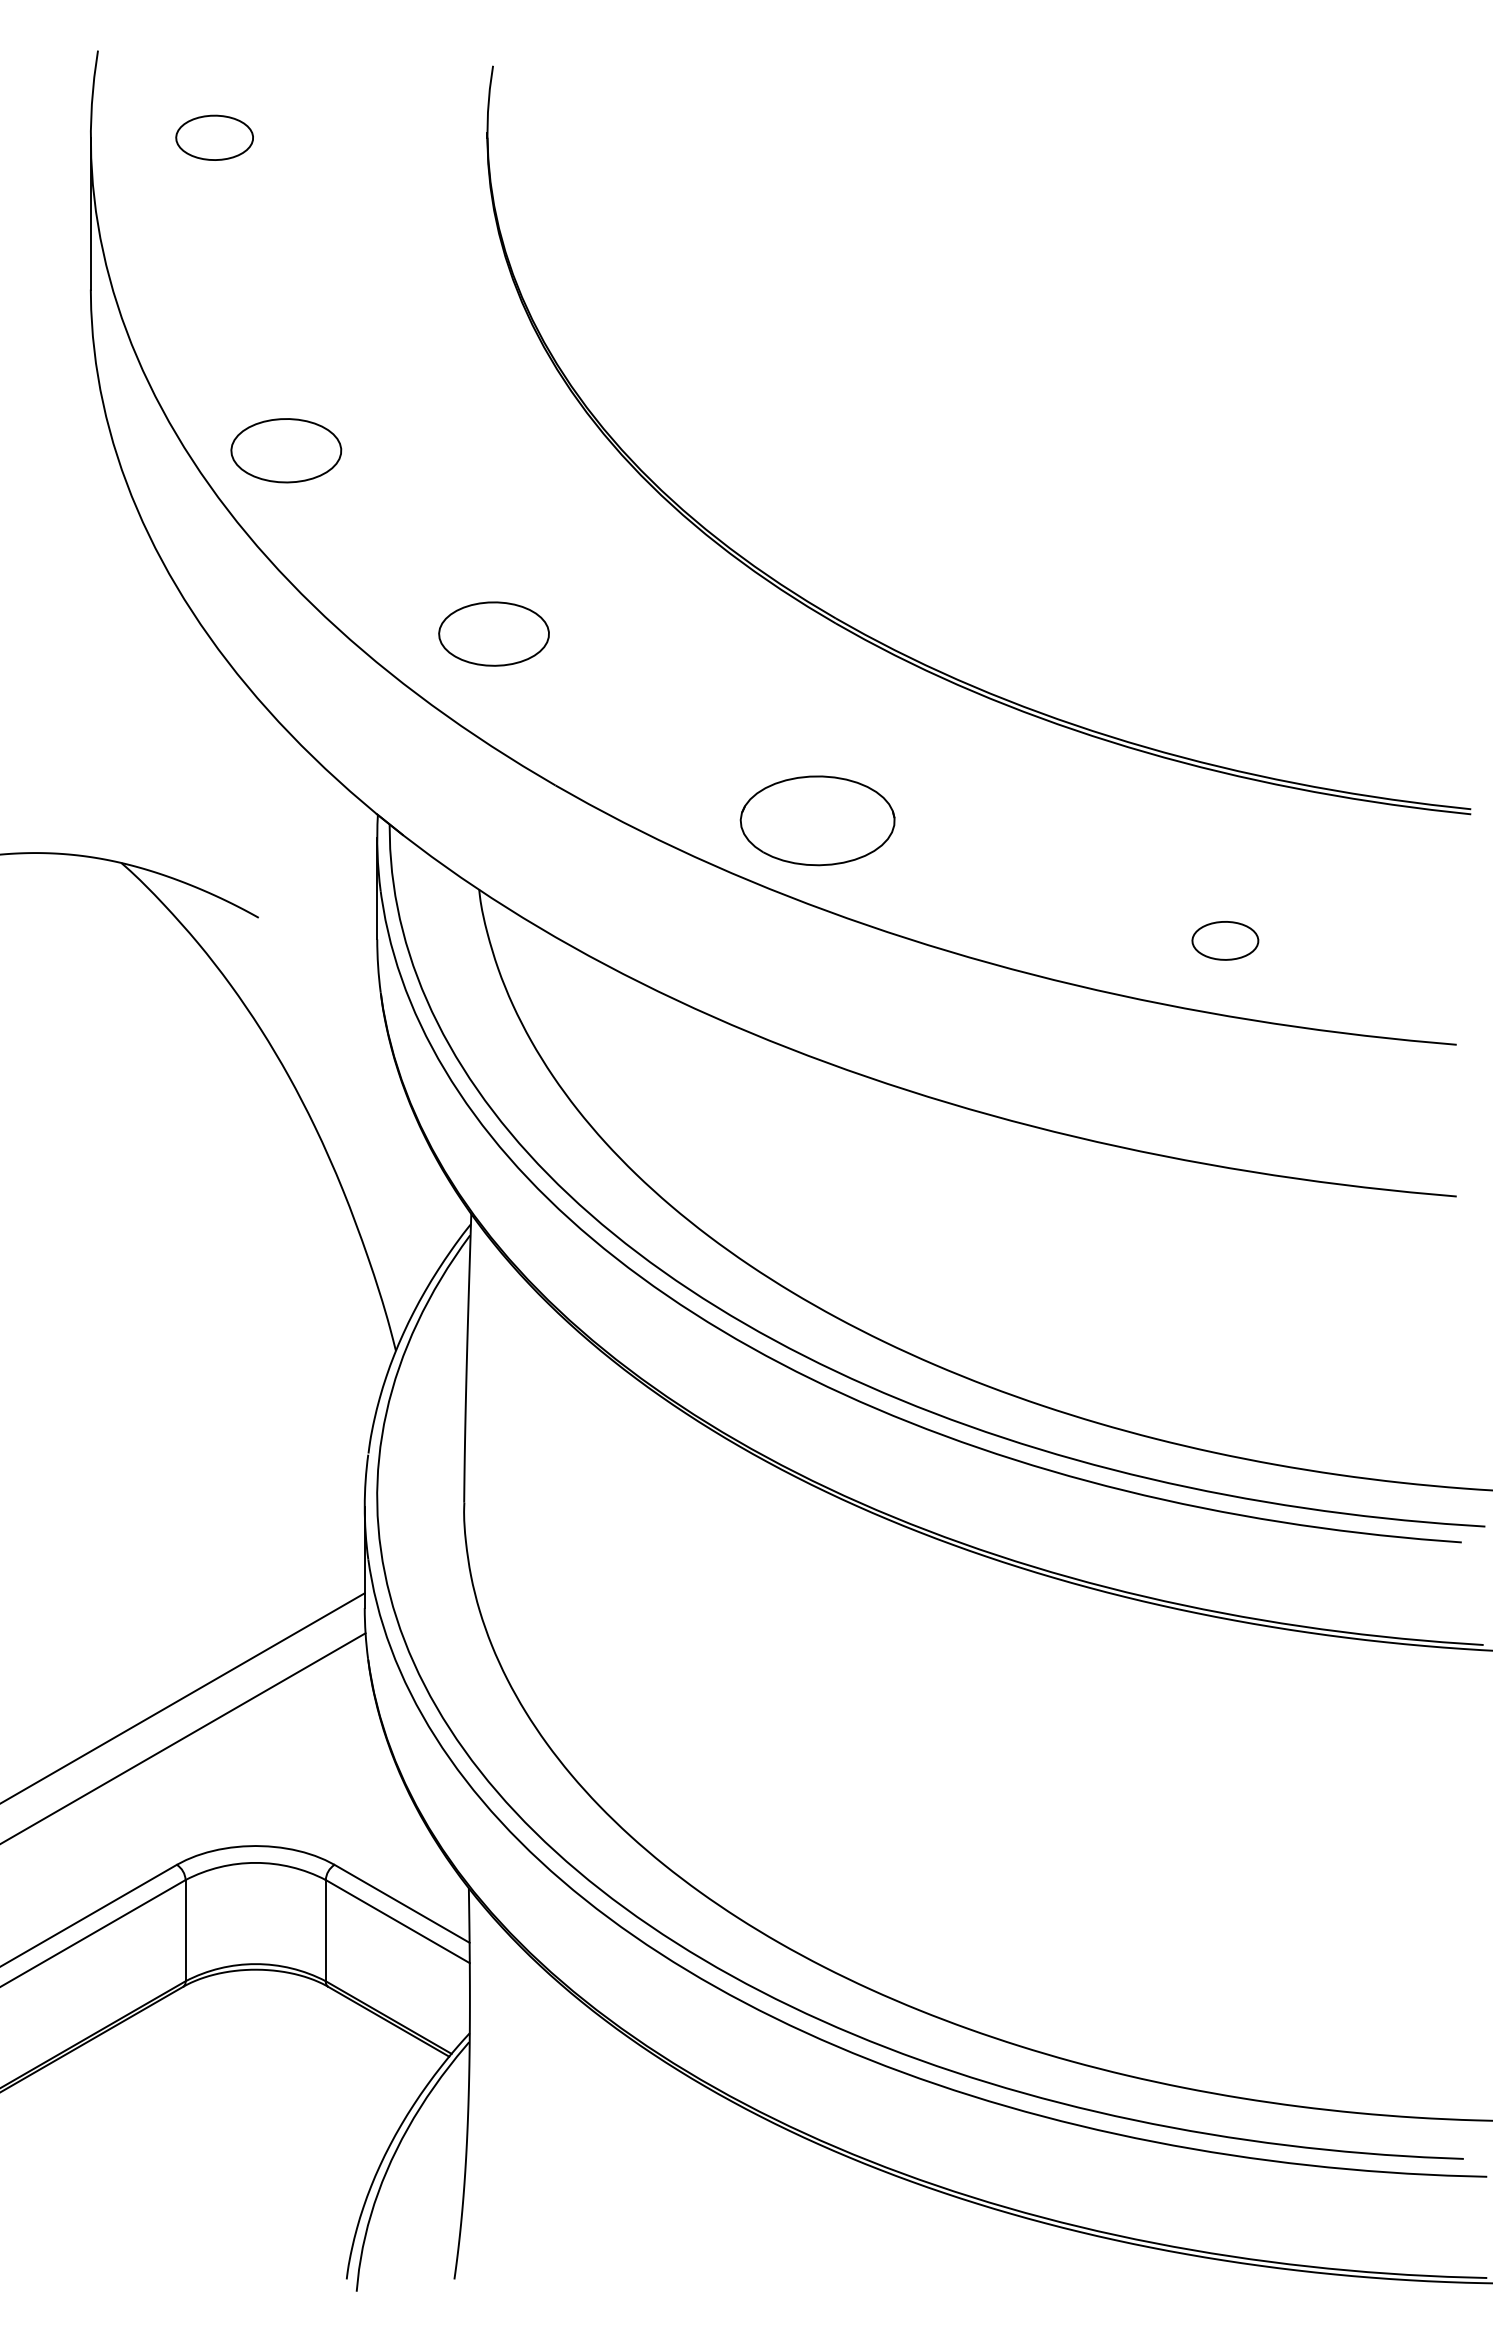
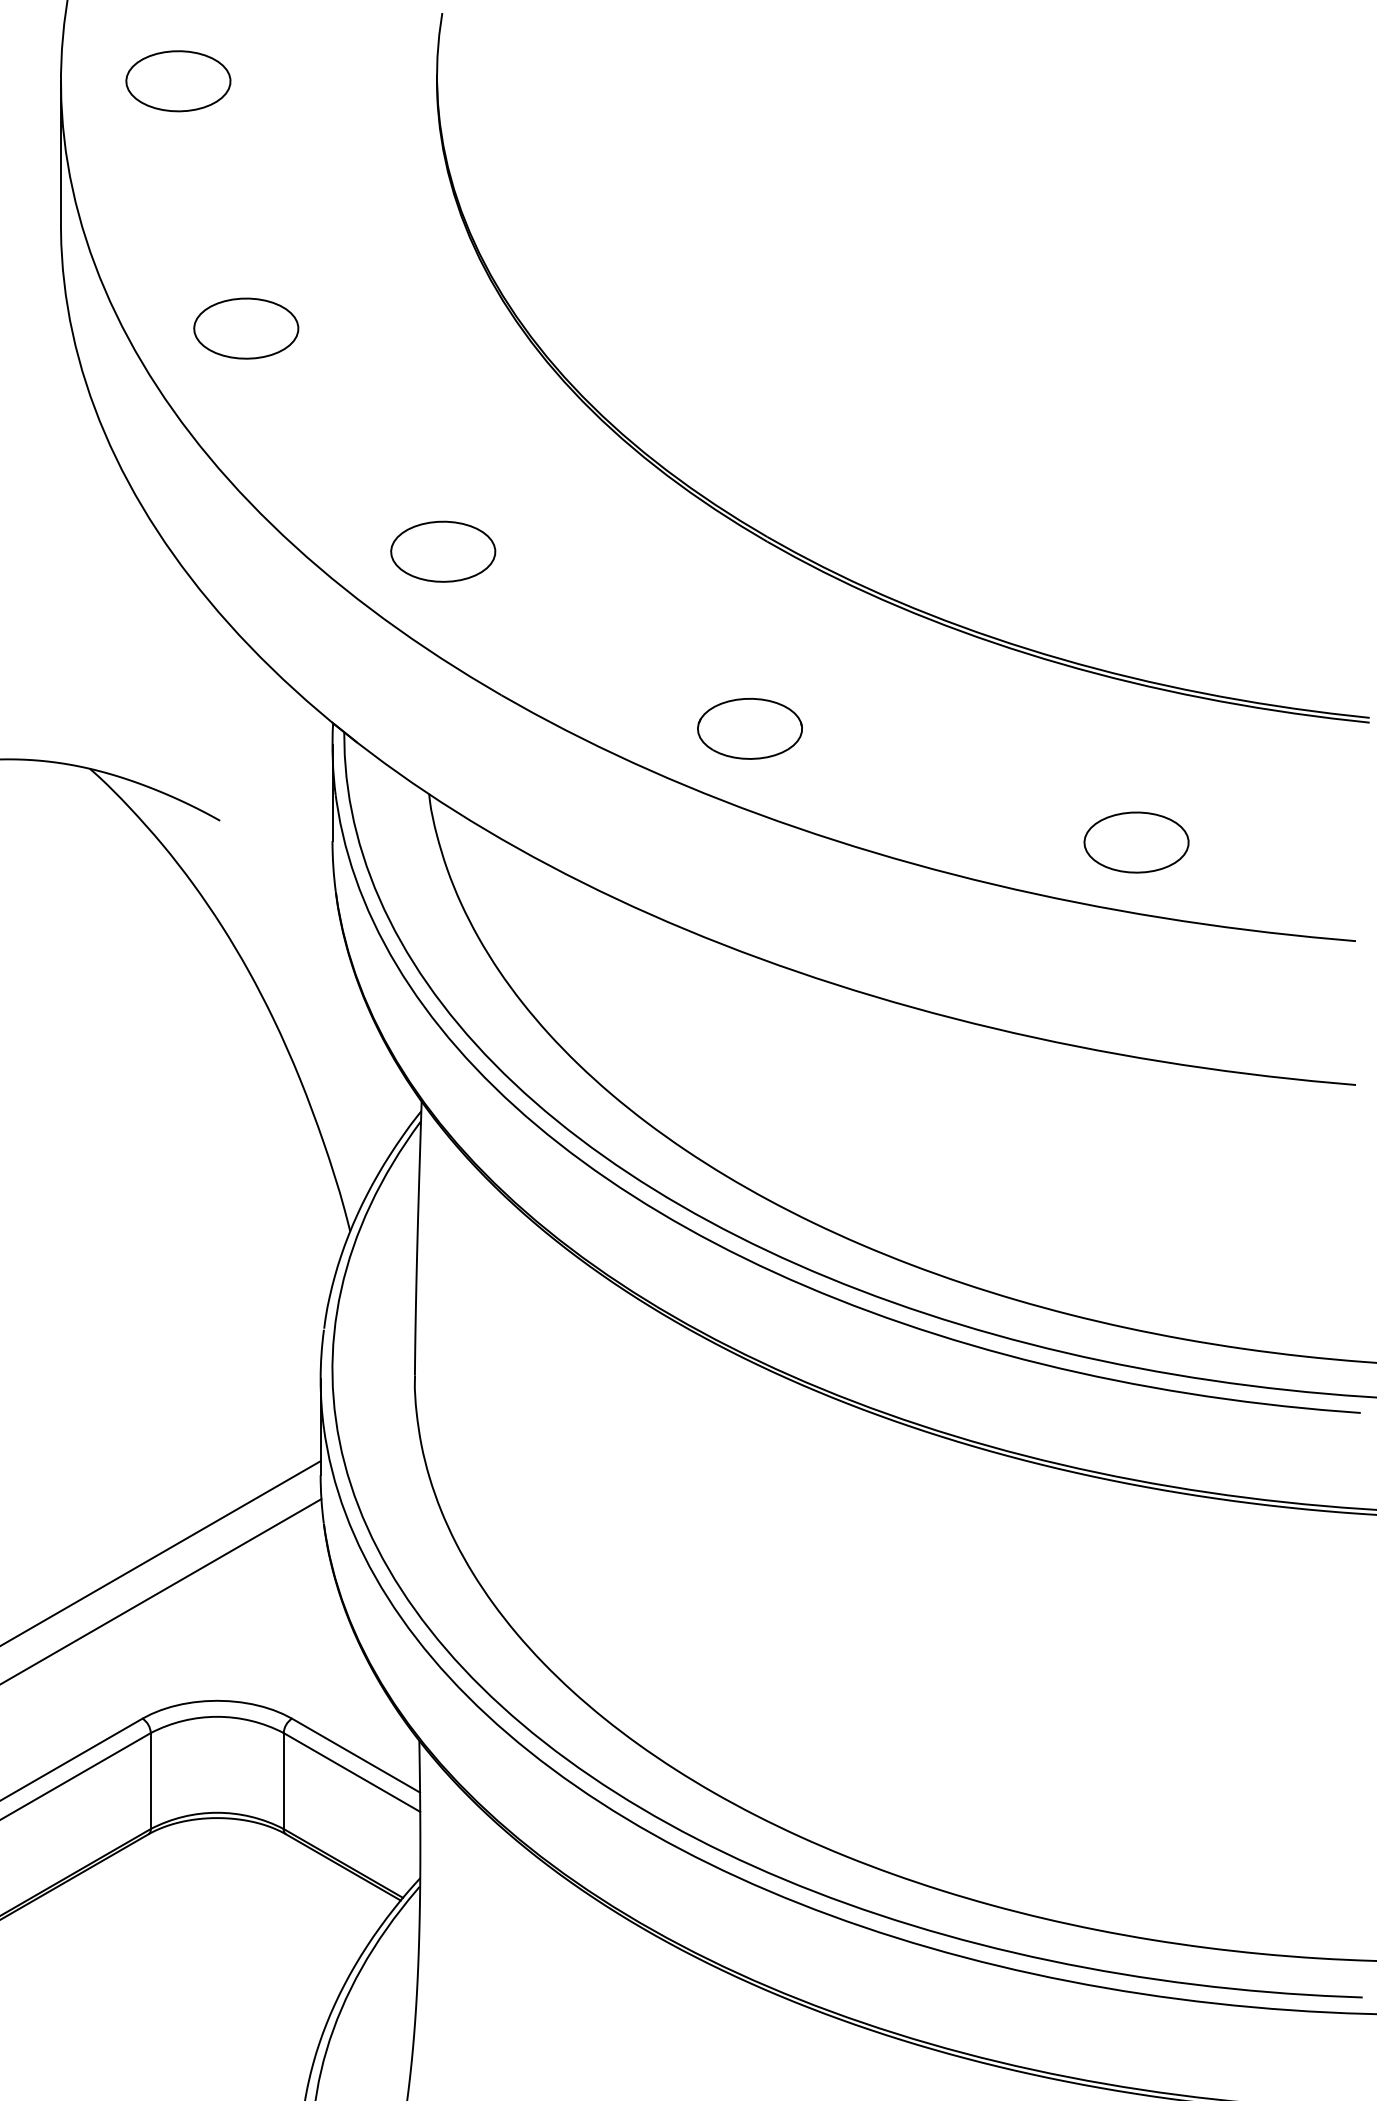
part: (214, 137) -> (178, 80), size x1.43
part: (286, 450) -> (246, 328), moved
part: (817, 820) -> (749, 728), size x0.71
part: (1225, 940) -> (1136, 842), size x1.67

